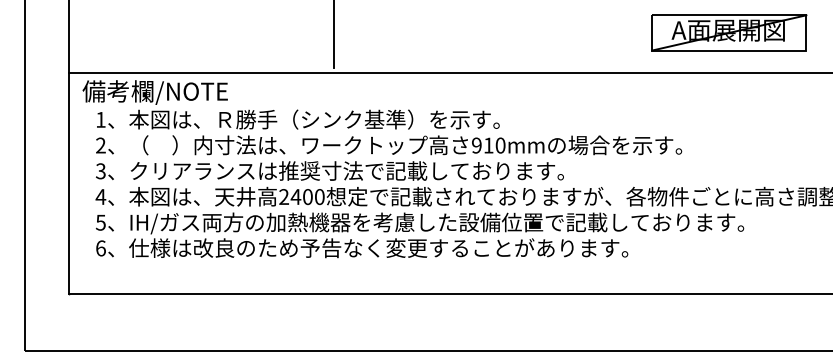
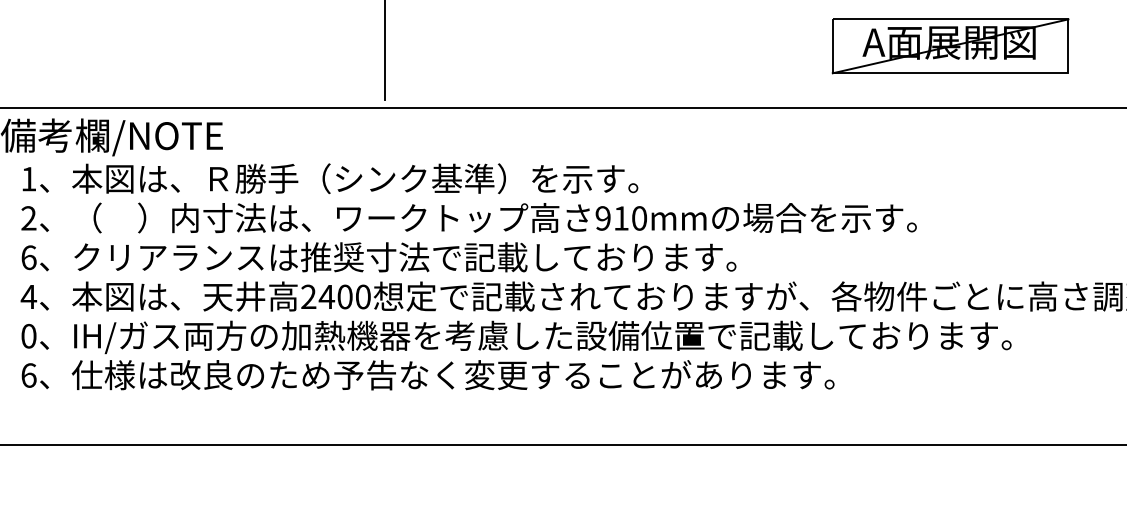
part: (729, 32) -> (951, 45), moved
text: (100, 171) -> (28, 258), 3 -> 6
text: (100, 222) -> (28, 335), 5 -> 0

